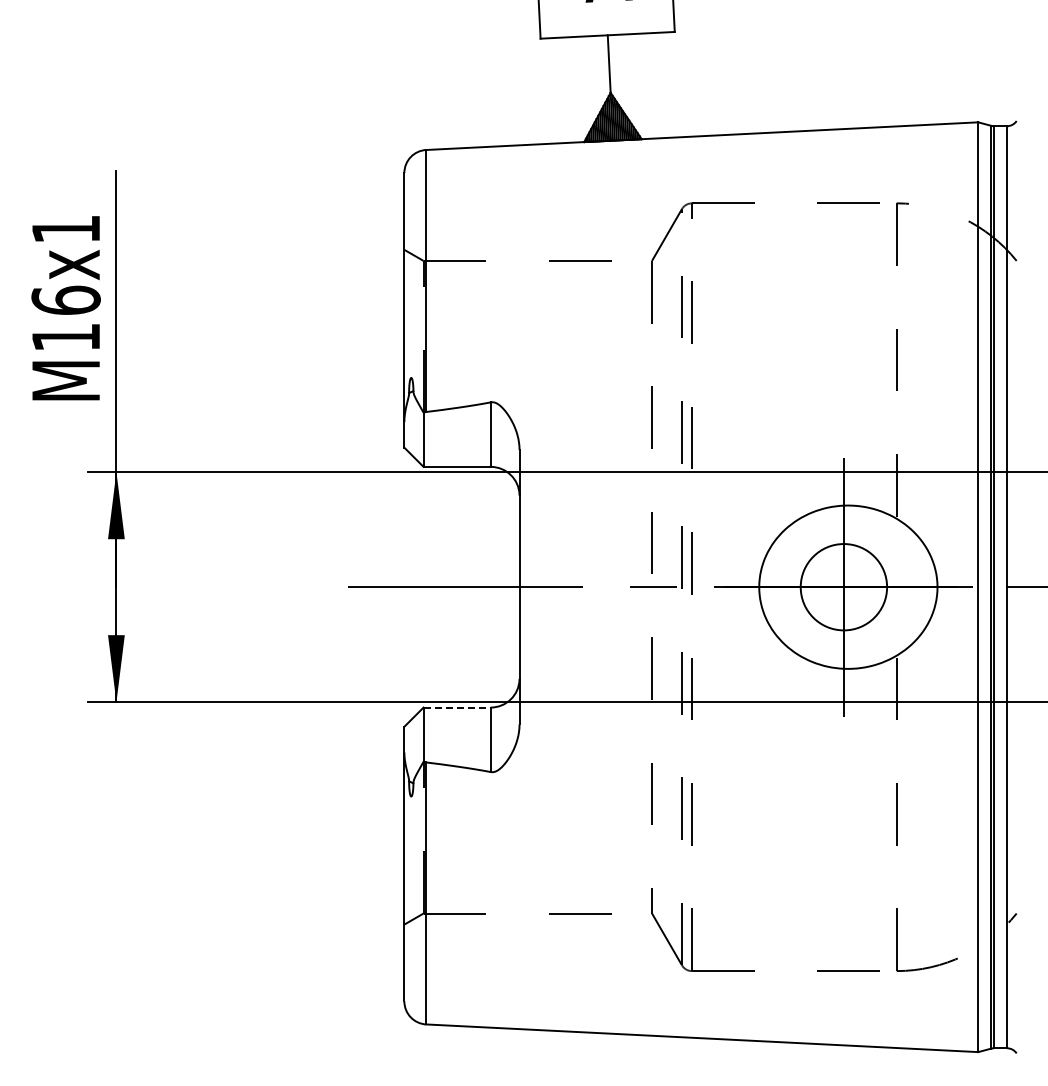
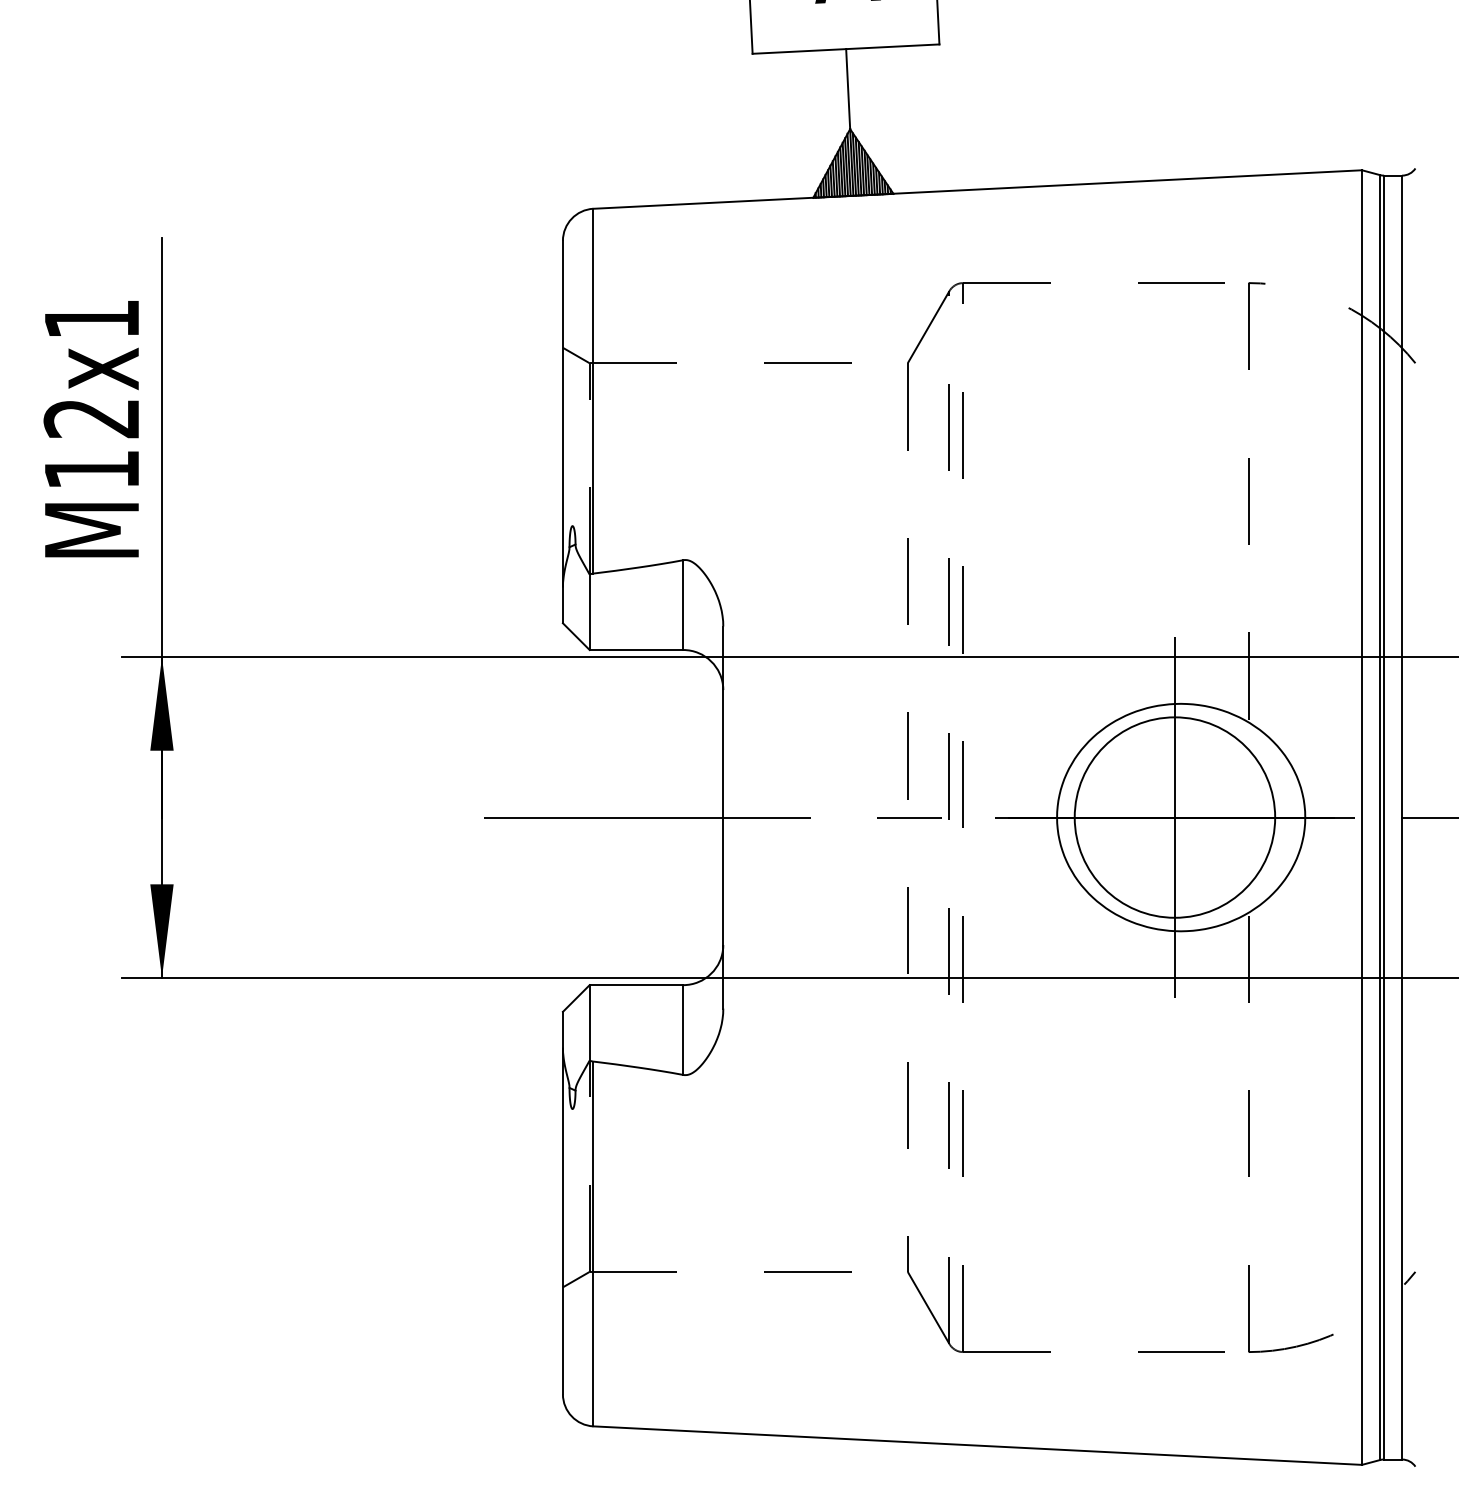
text: (65, 299) -> (91, 416), M16x1 -> M12x1
circle: (843, 587) -> (1174, 817), size x1.67
line: (457, 707) -> (636, 985), dashed -> solid

